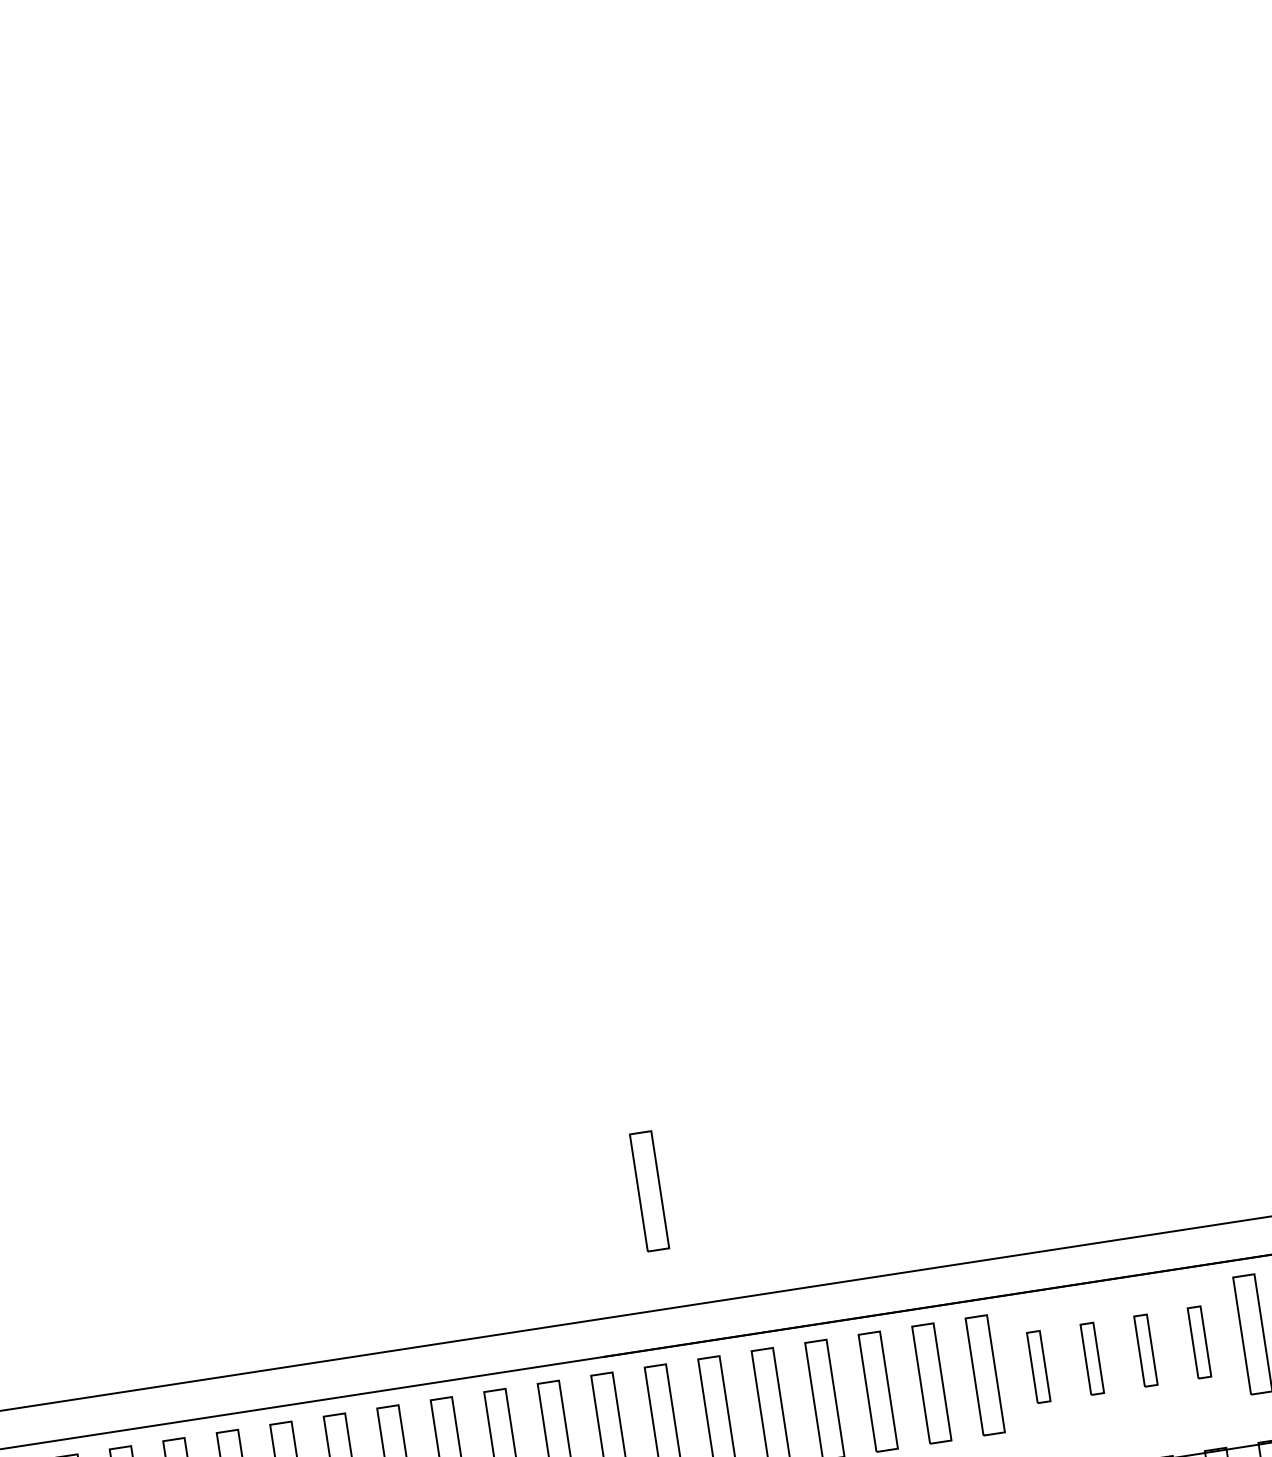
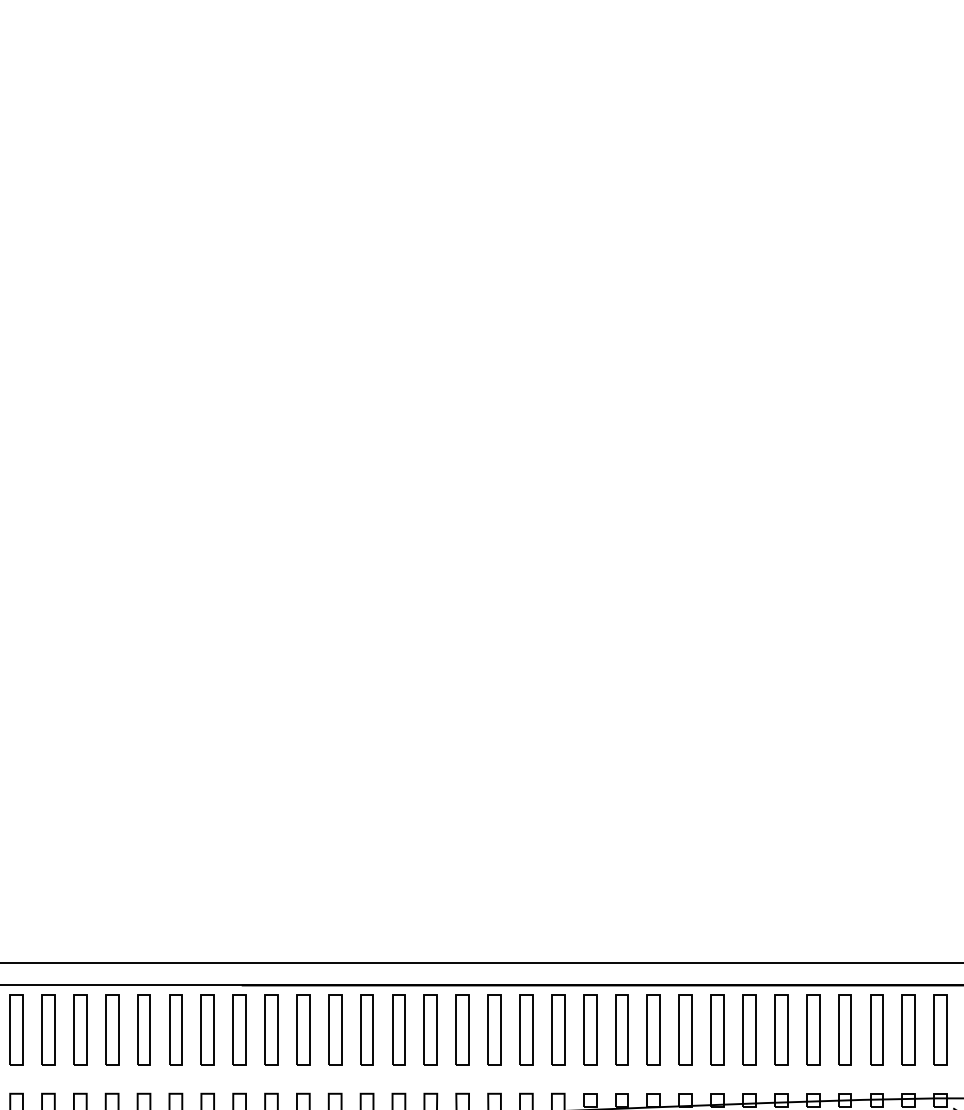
part: (649, 1190) -> (283, 892), removed
part: (1199, 1341) -> (590, 1029), size x1.67
part: (1145, 1349) -> (558, 1029), size x1.67
part: (1092, 1357) -> (526, 1029), size x1.67
part: (1038, 1366) -> (494, 1029), size x1.67

